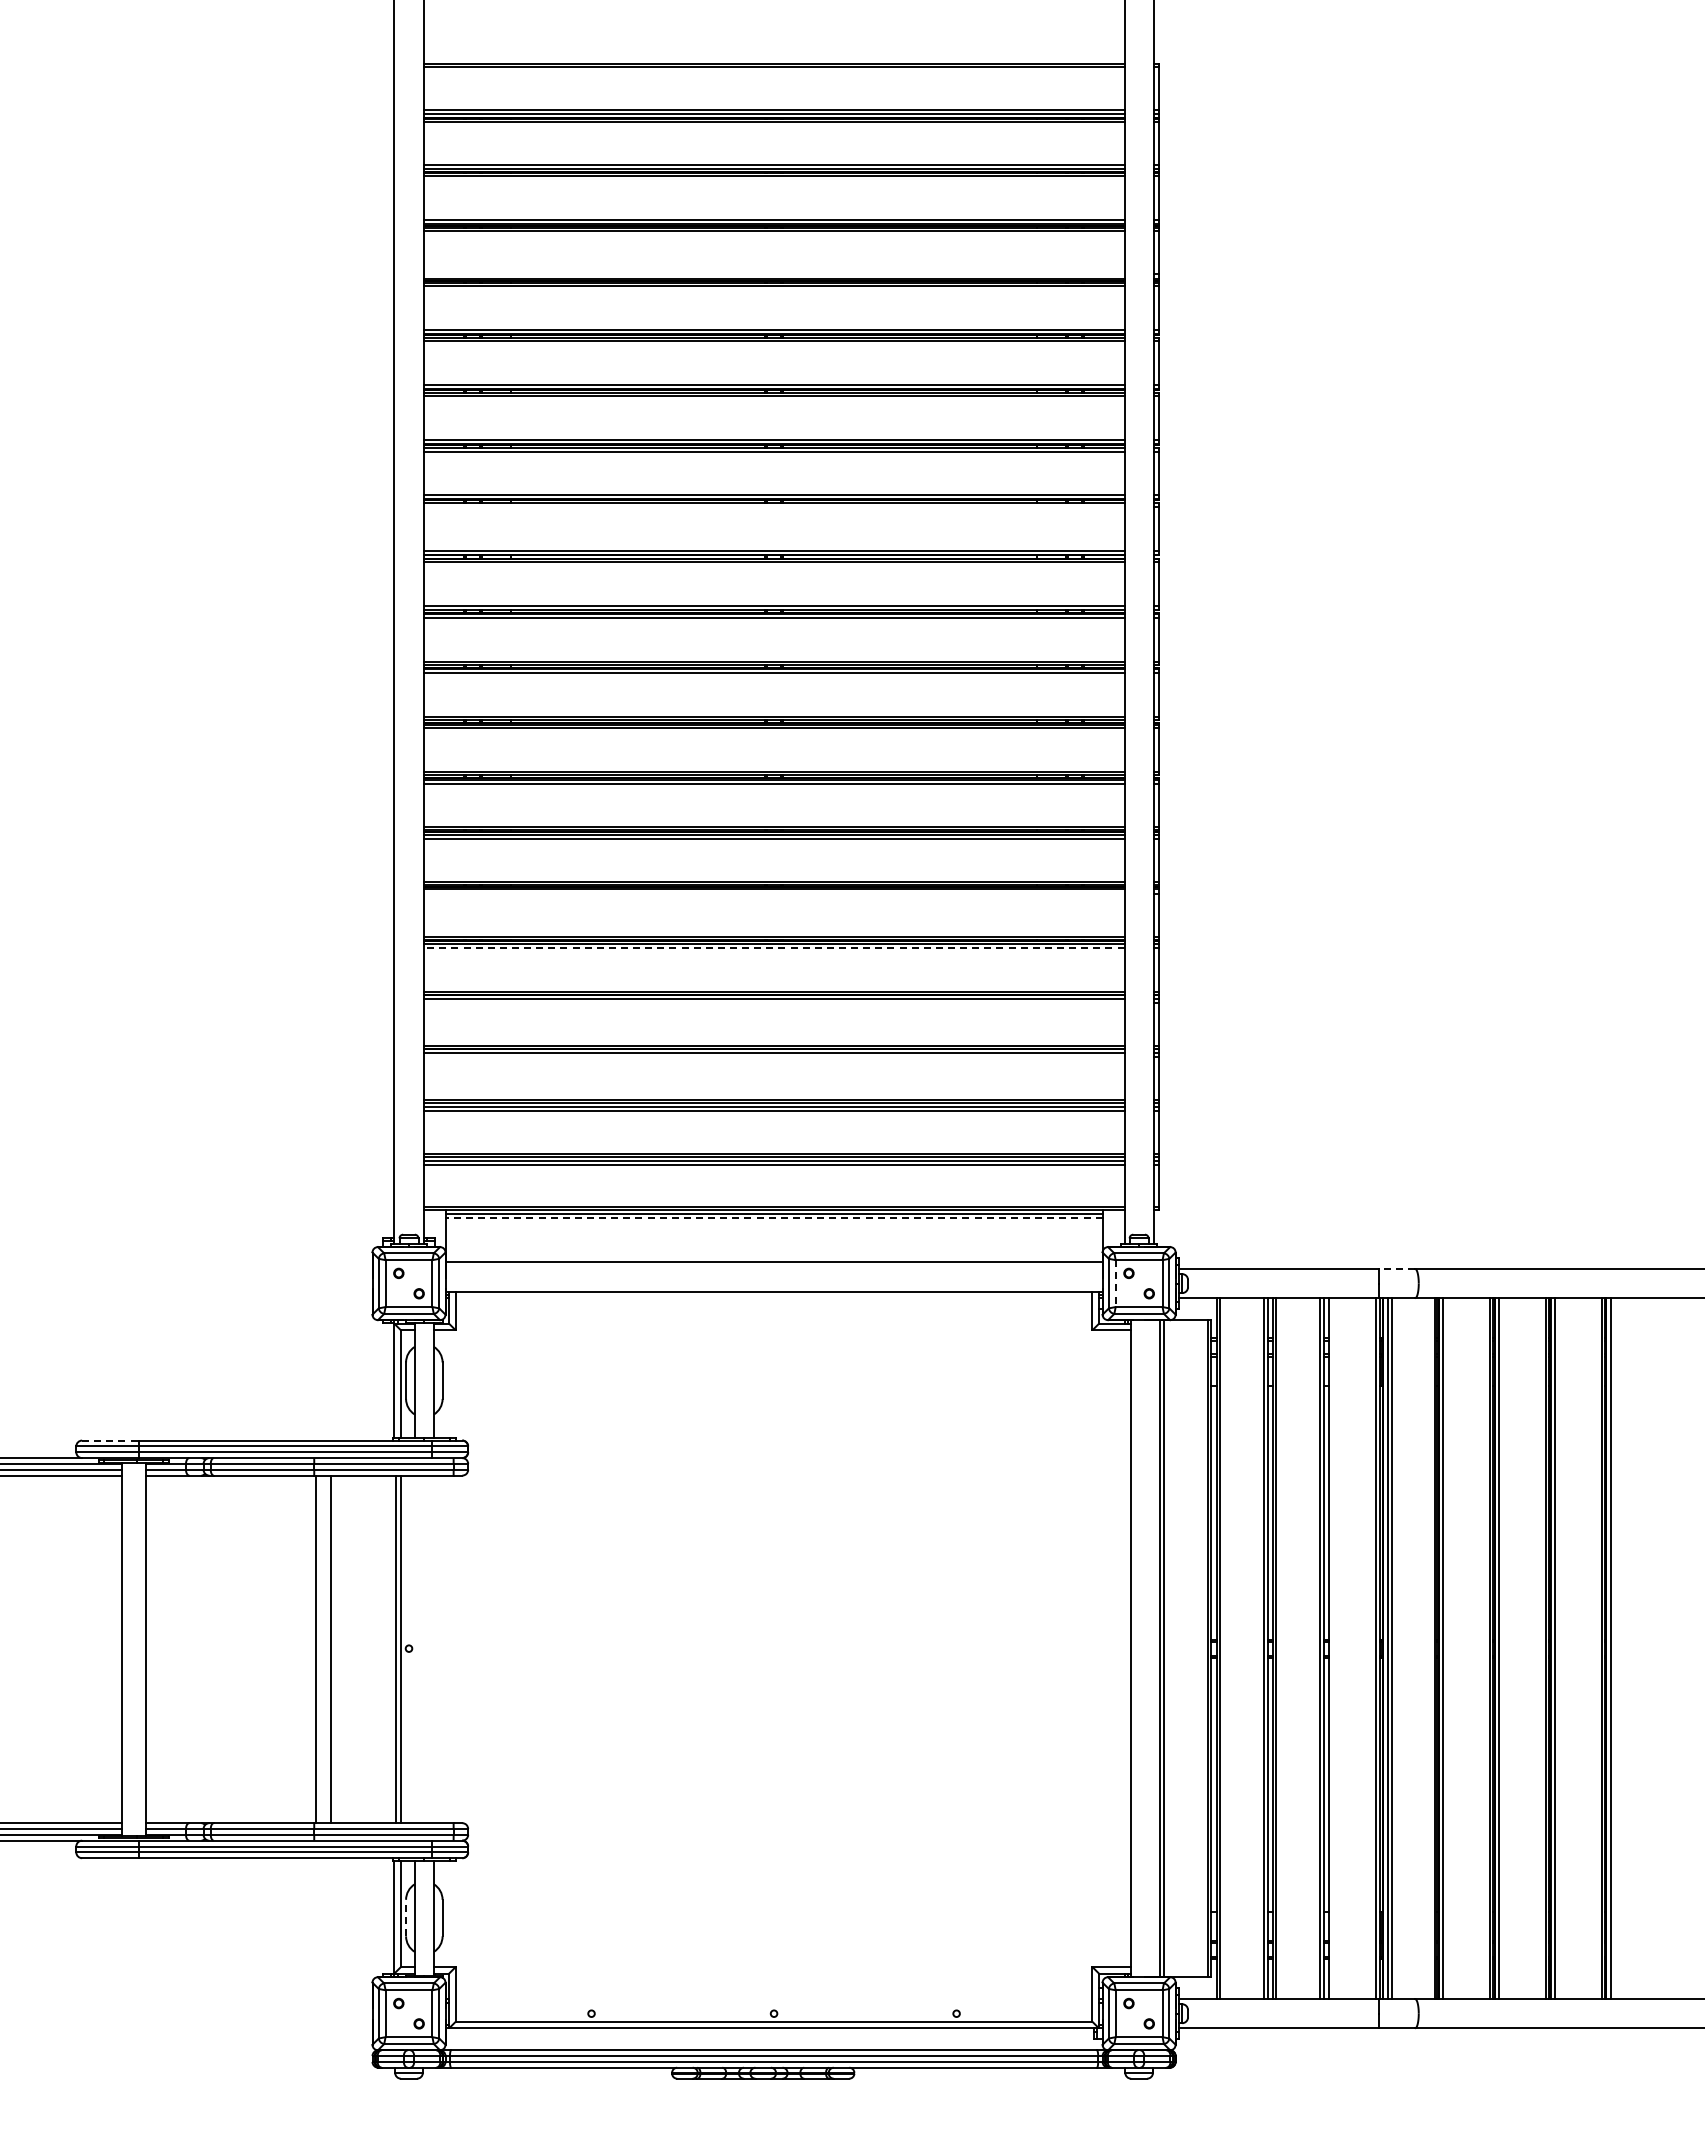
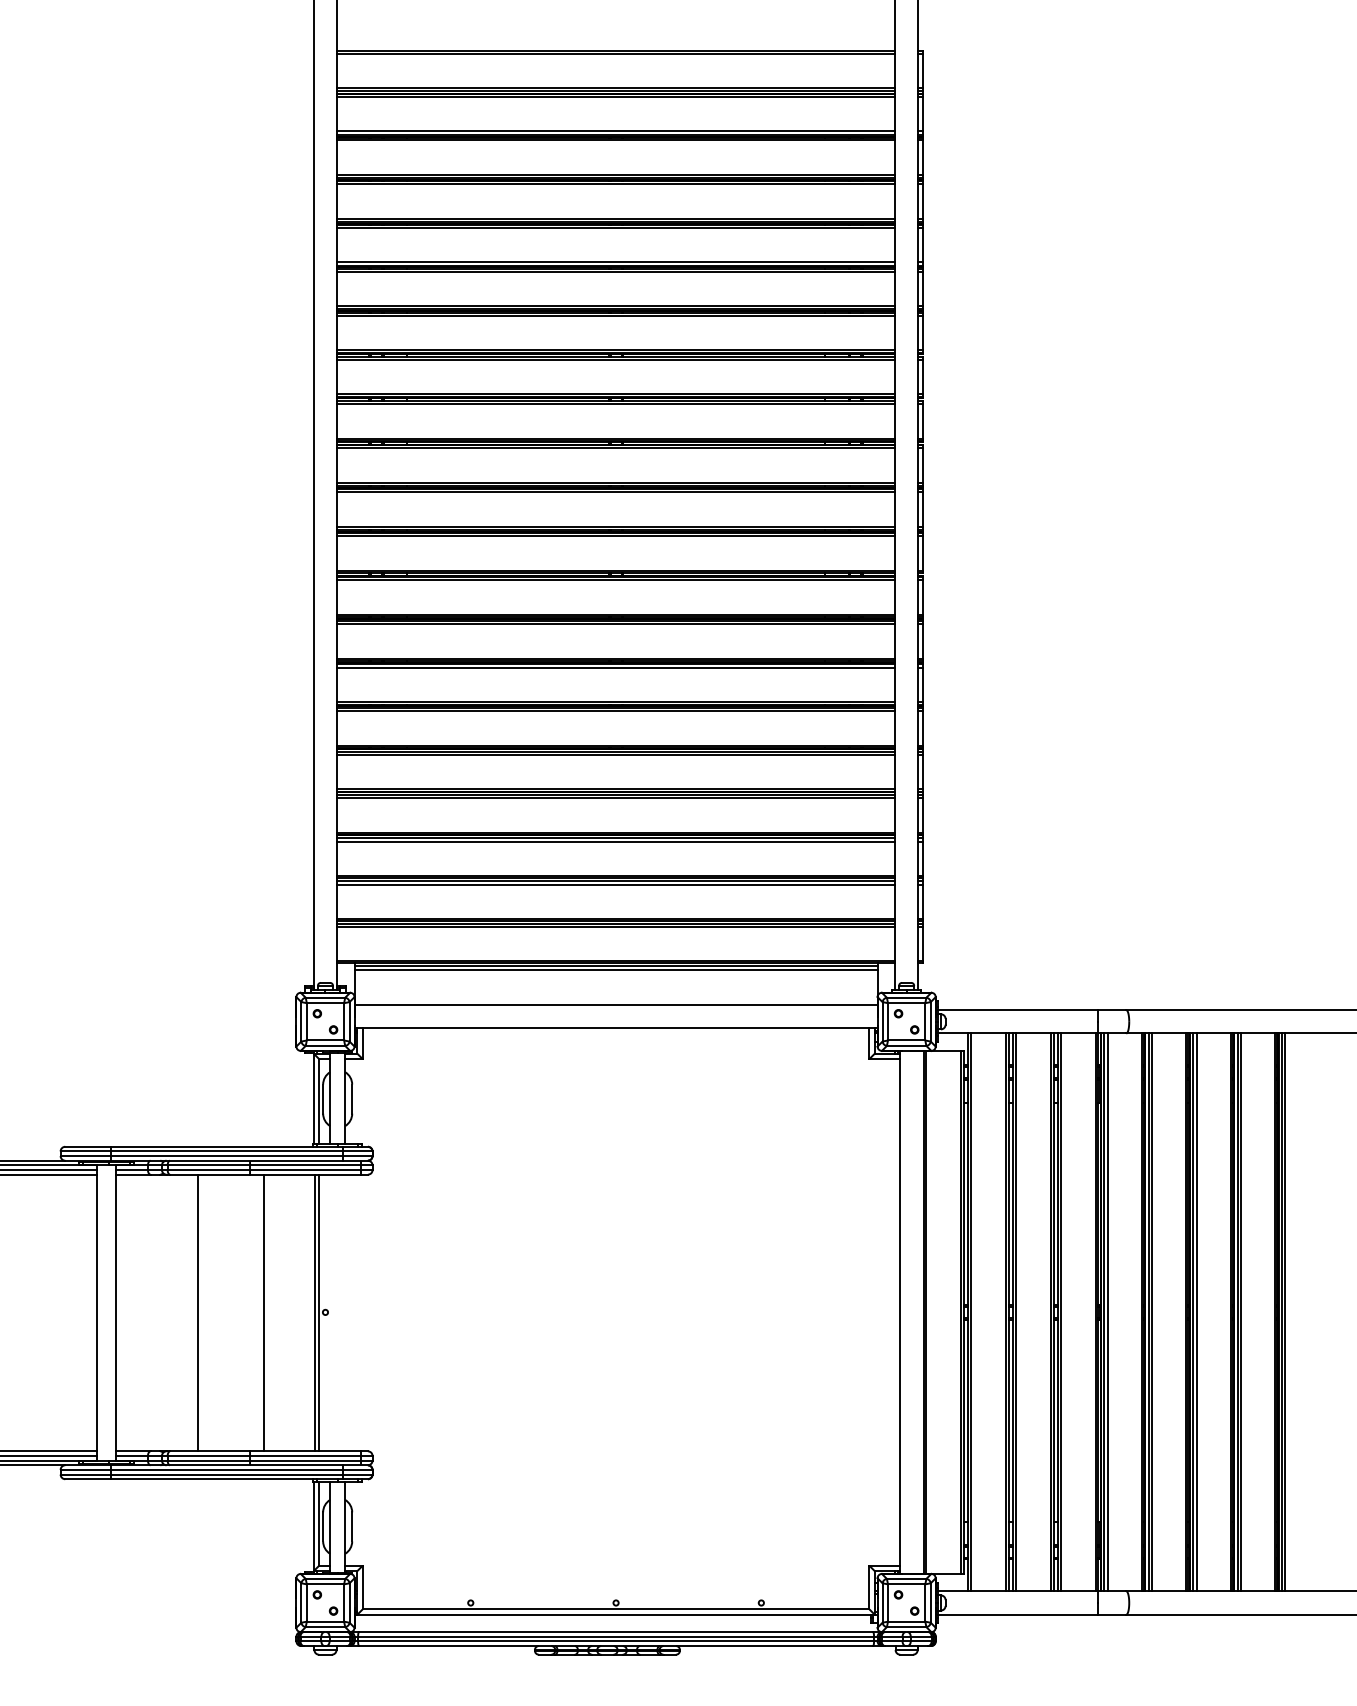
line: (773, 274) -> (615, 218), added
line: (773, 507) -> (615, 404), added
line: (773, 893) -> (615, 711), added
line: (773, 948) -> (615, 755), dashed -> solid
line: (773, 1002) -> (615, 798), added
line: (773, 1057) -> (615, 841), added
line: (774, 1218) -> (616, 970), dashed -> solid
line: (1397, 1269) -> (1112, 1010), dashed -> solid
line: (1115, 1284) -> (887, 1022), dashed -> solid
line: (111, 1440) -> (88, 1146), dashed -> solid
line: (1332, 1648) -> (1060, 1312), added
line: (1447, 1648) -> (1152, 1312), added
line: (1503, 1648) -> (1196, 1312), added
line: (1559, 1648) -> (1241, 1312), added
line: (1614, 1648) -> (1285, 1312), added
line: (315, 1649) -> (197, 1313), moved
line: (406, 1917) -> (323, 1526), dashed -> solid

